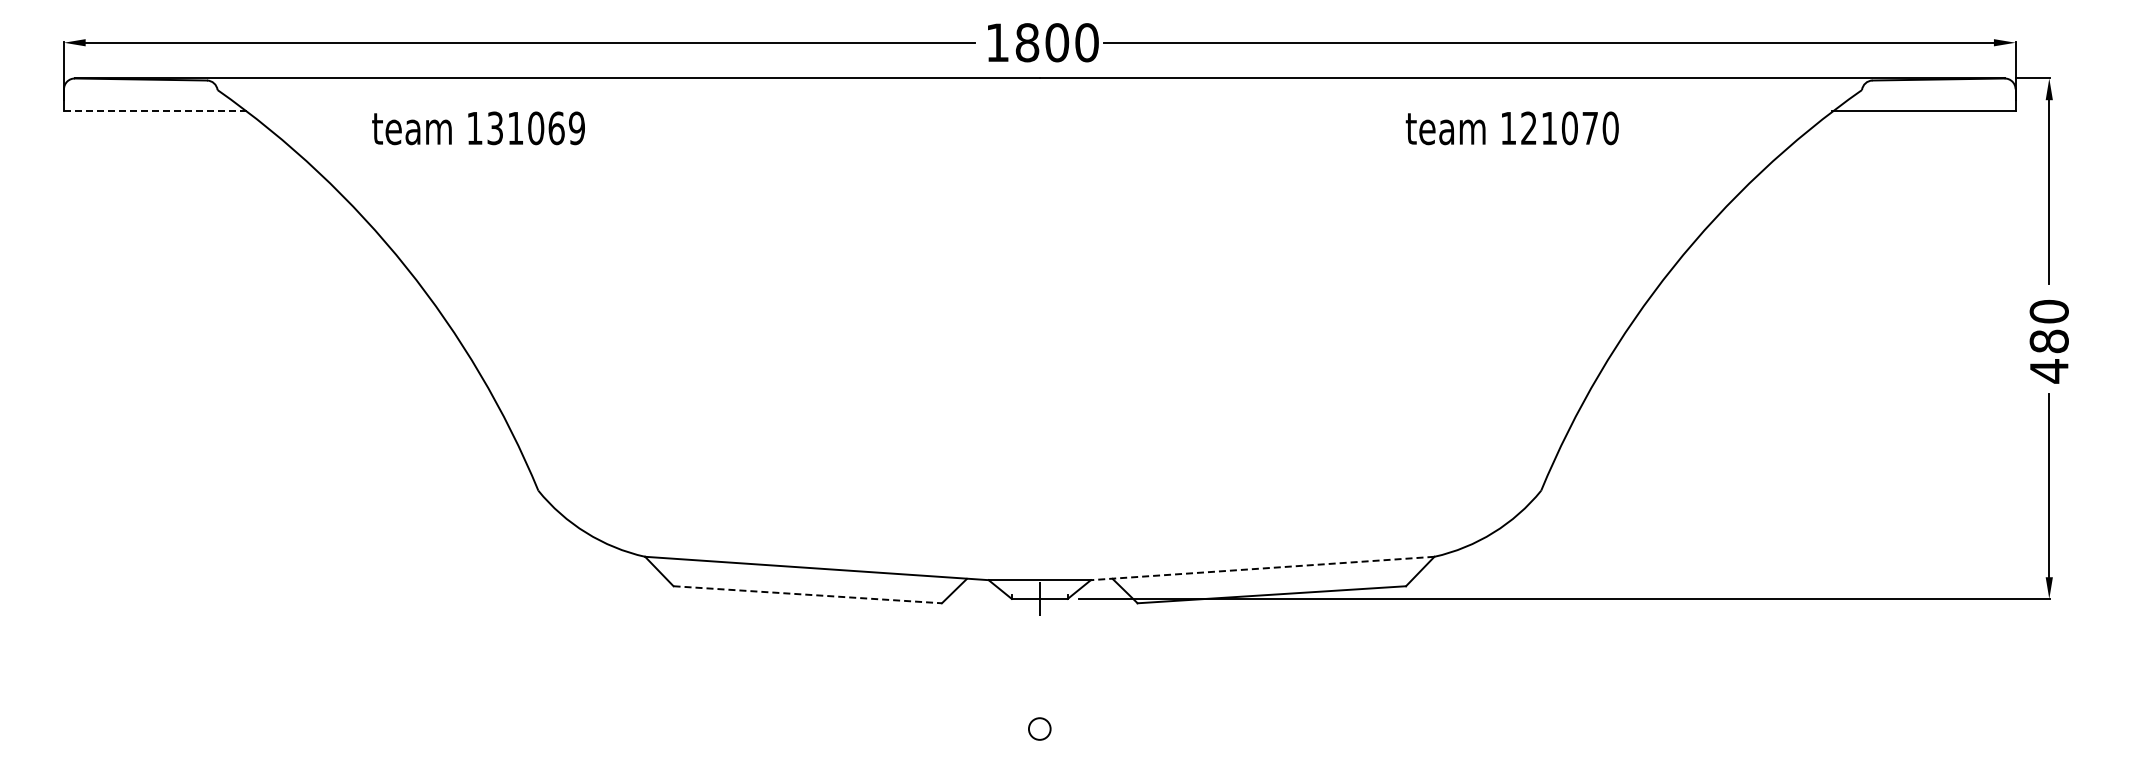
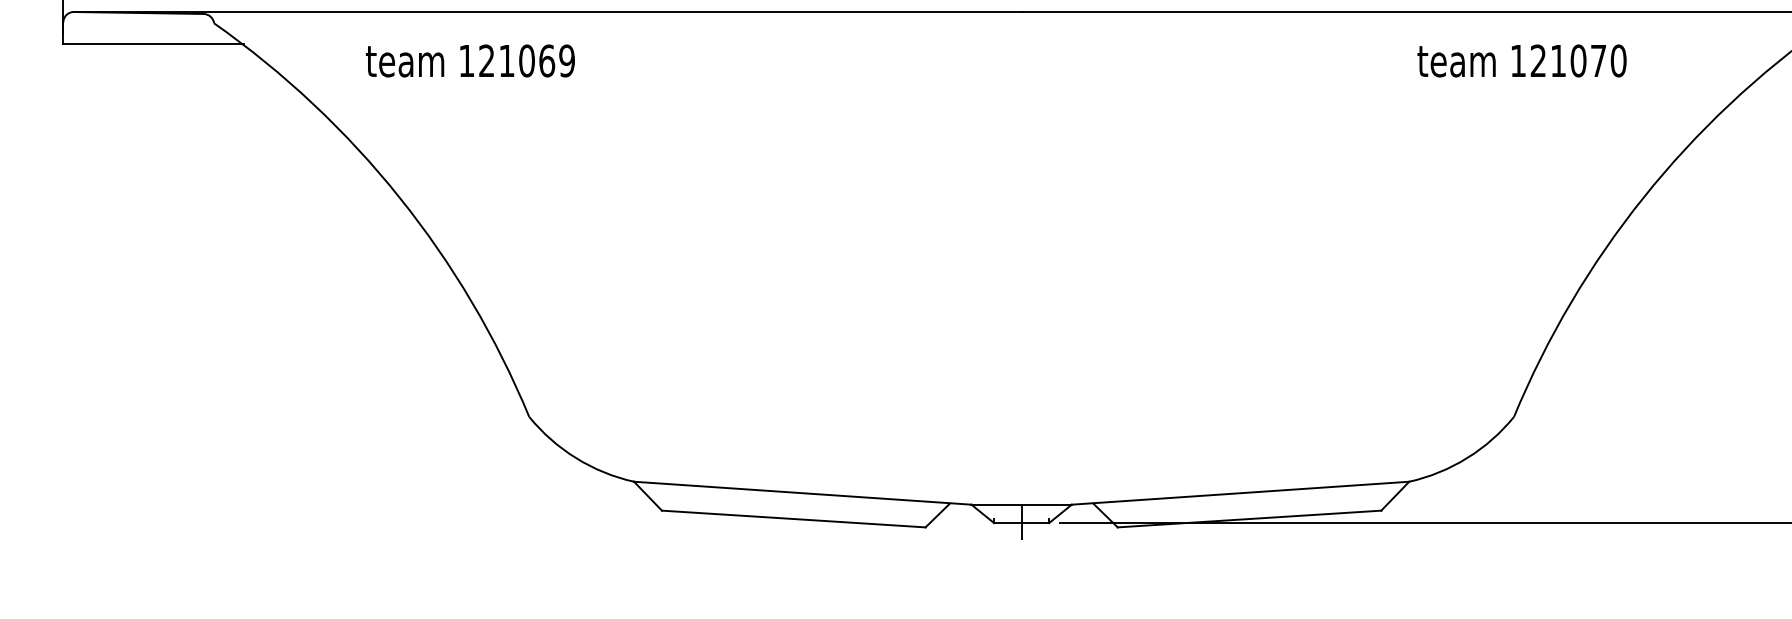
line: (155, 111) -> (153, 44), dashed -> solid
text: (494, 128) -> (486, 61), 131069 -> 121069
text: (1511, 128) -> (1521, 61), moved
line: (1262, 568) -> (1240, 493), dashed -> solid
line: (808, 594) -> (794, 518), dashed -> solid

